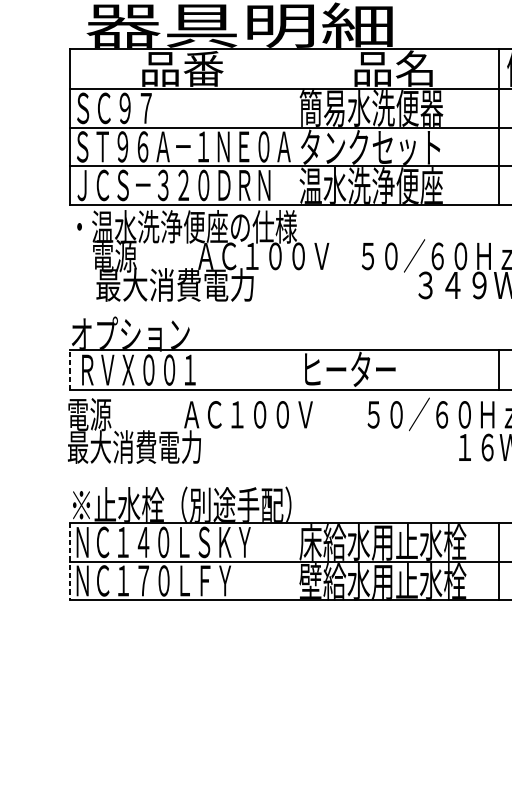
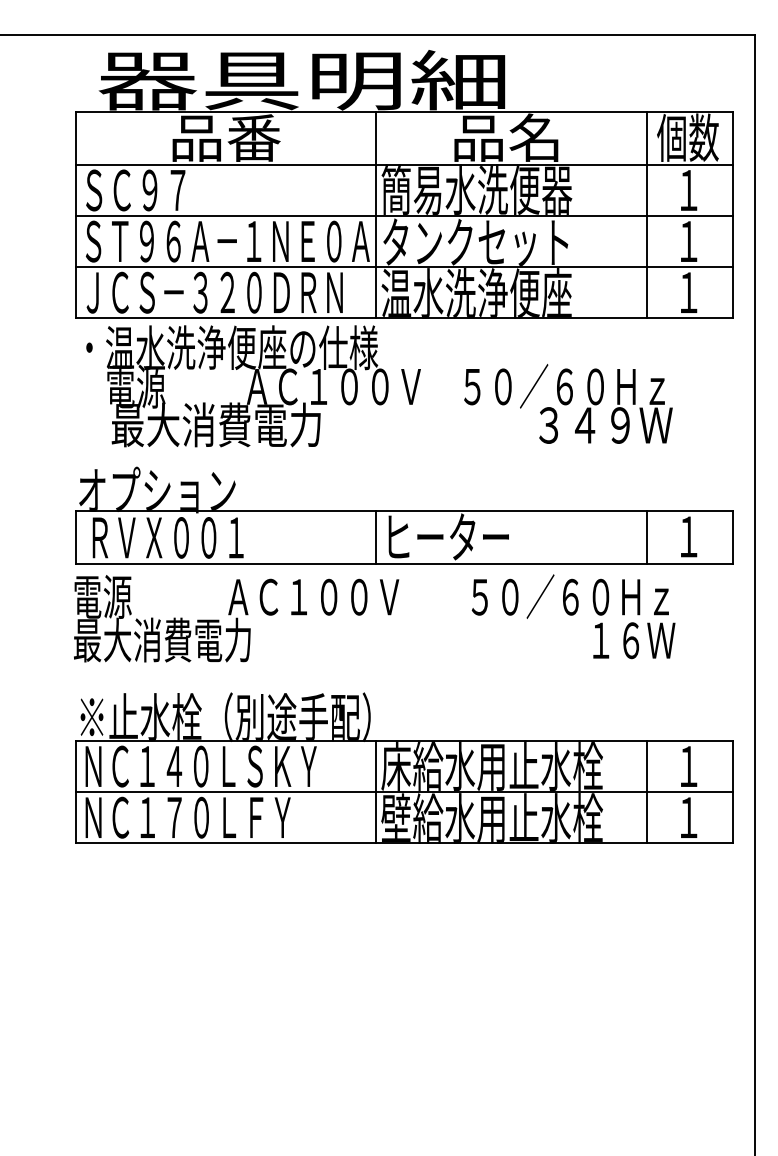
line: (295, 126) -> (376, 214), added
line: (69, 369) -> (76, 537), dashed -> solid
line: (295, 369) -> (376, 537), added
line: (69, 561) -> (76, 792), dashed -> solid
line: (295, 561) -> (376, 792), added

